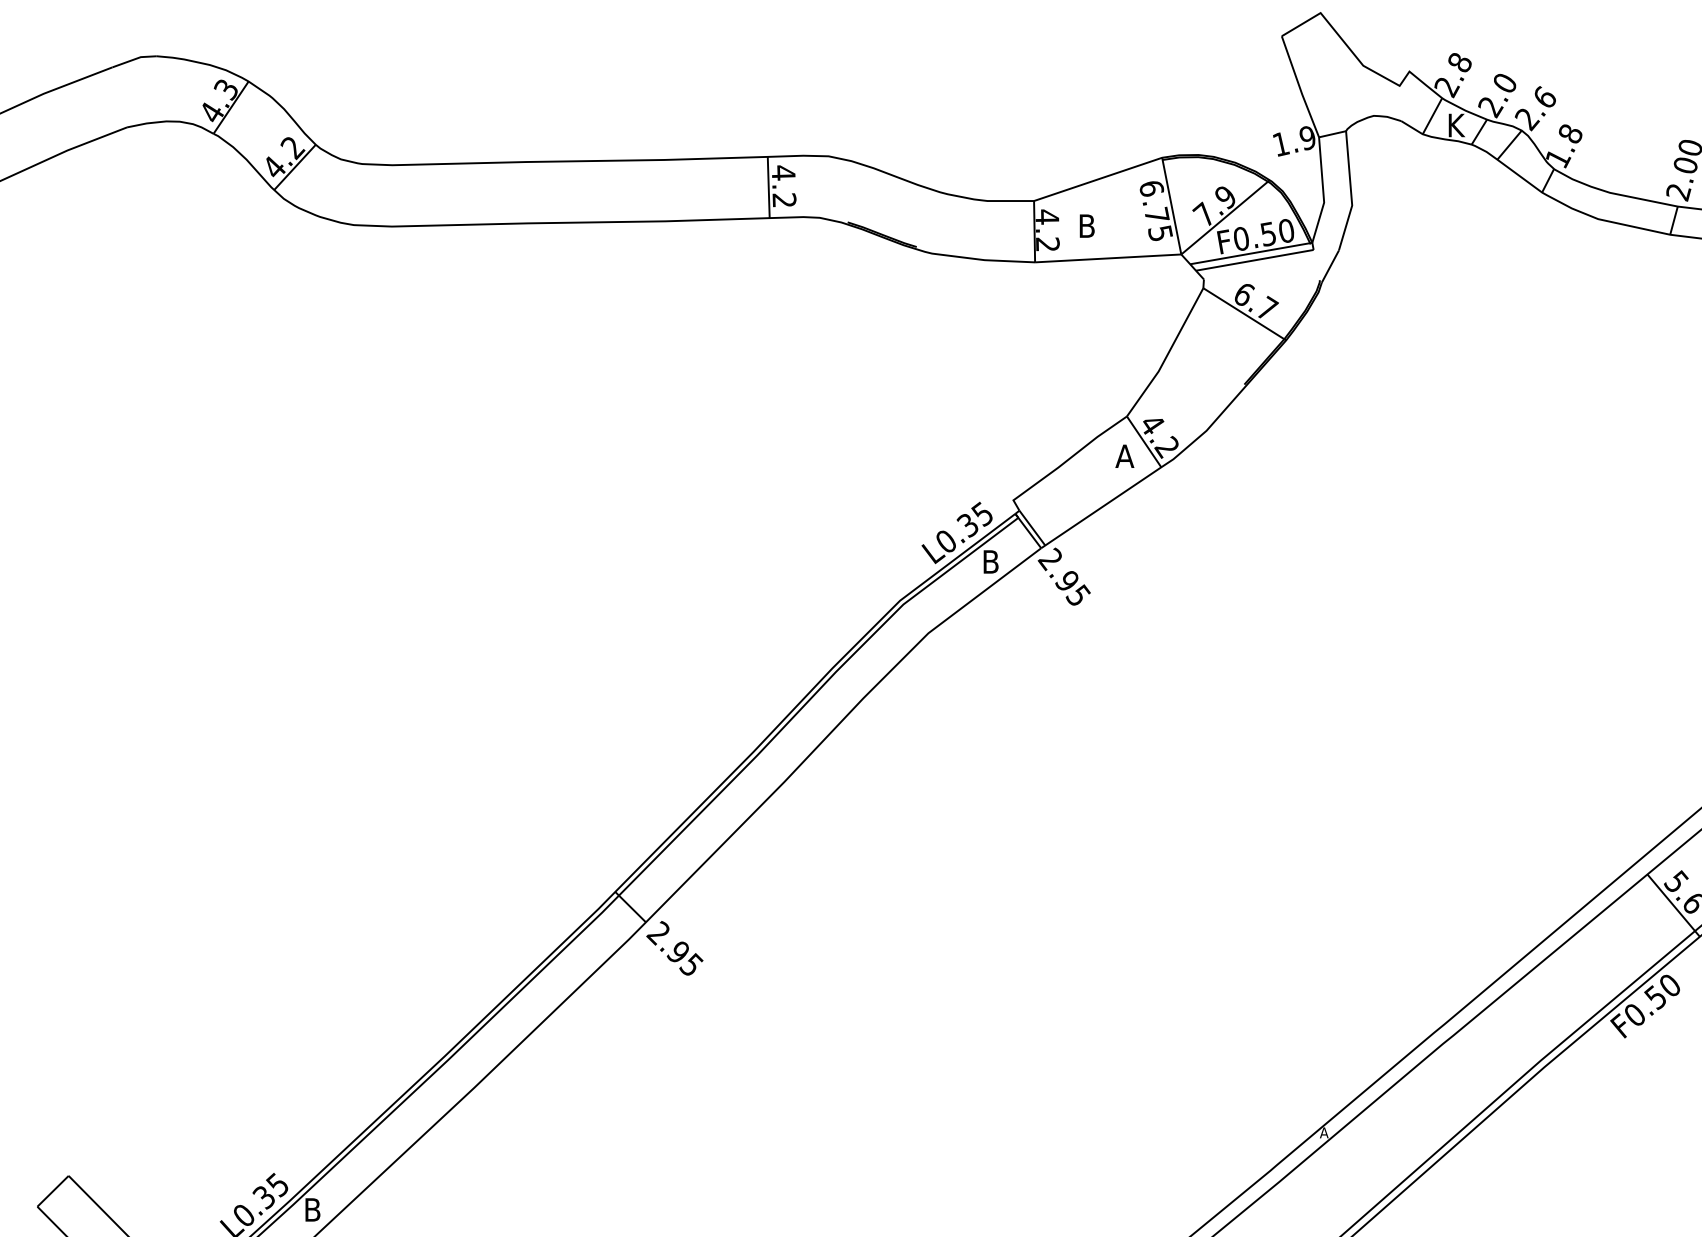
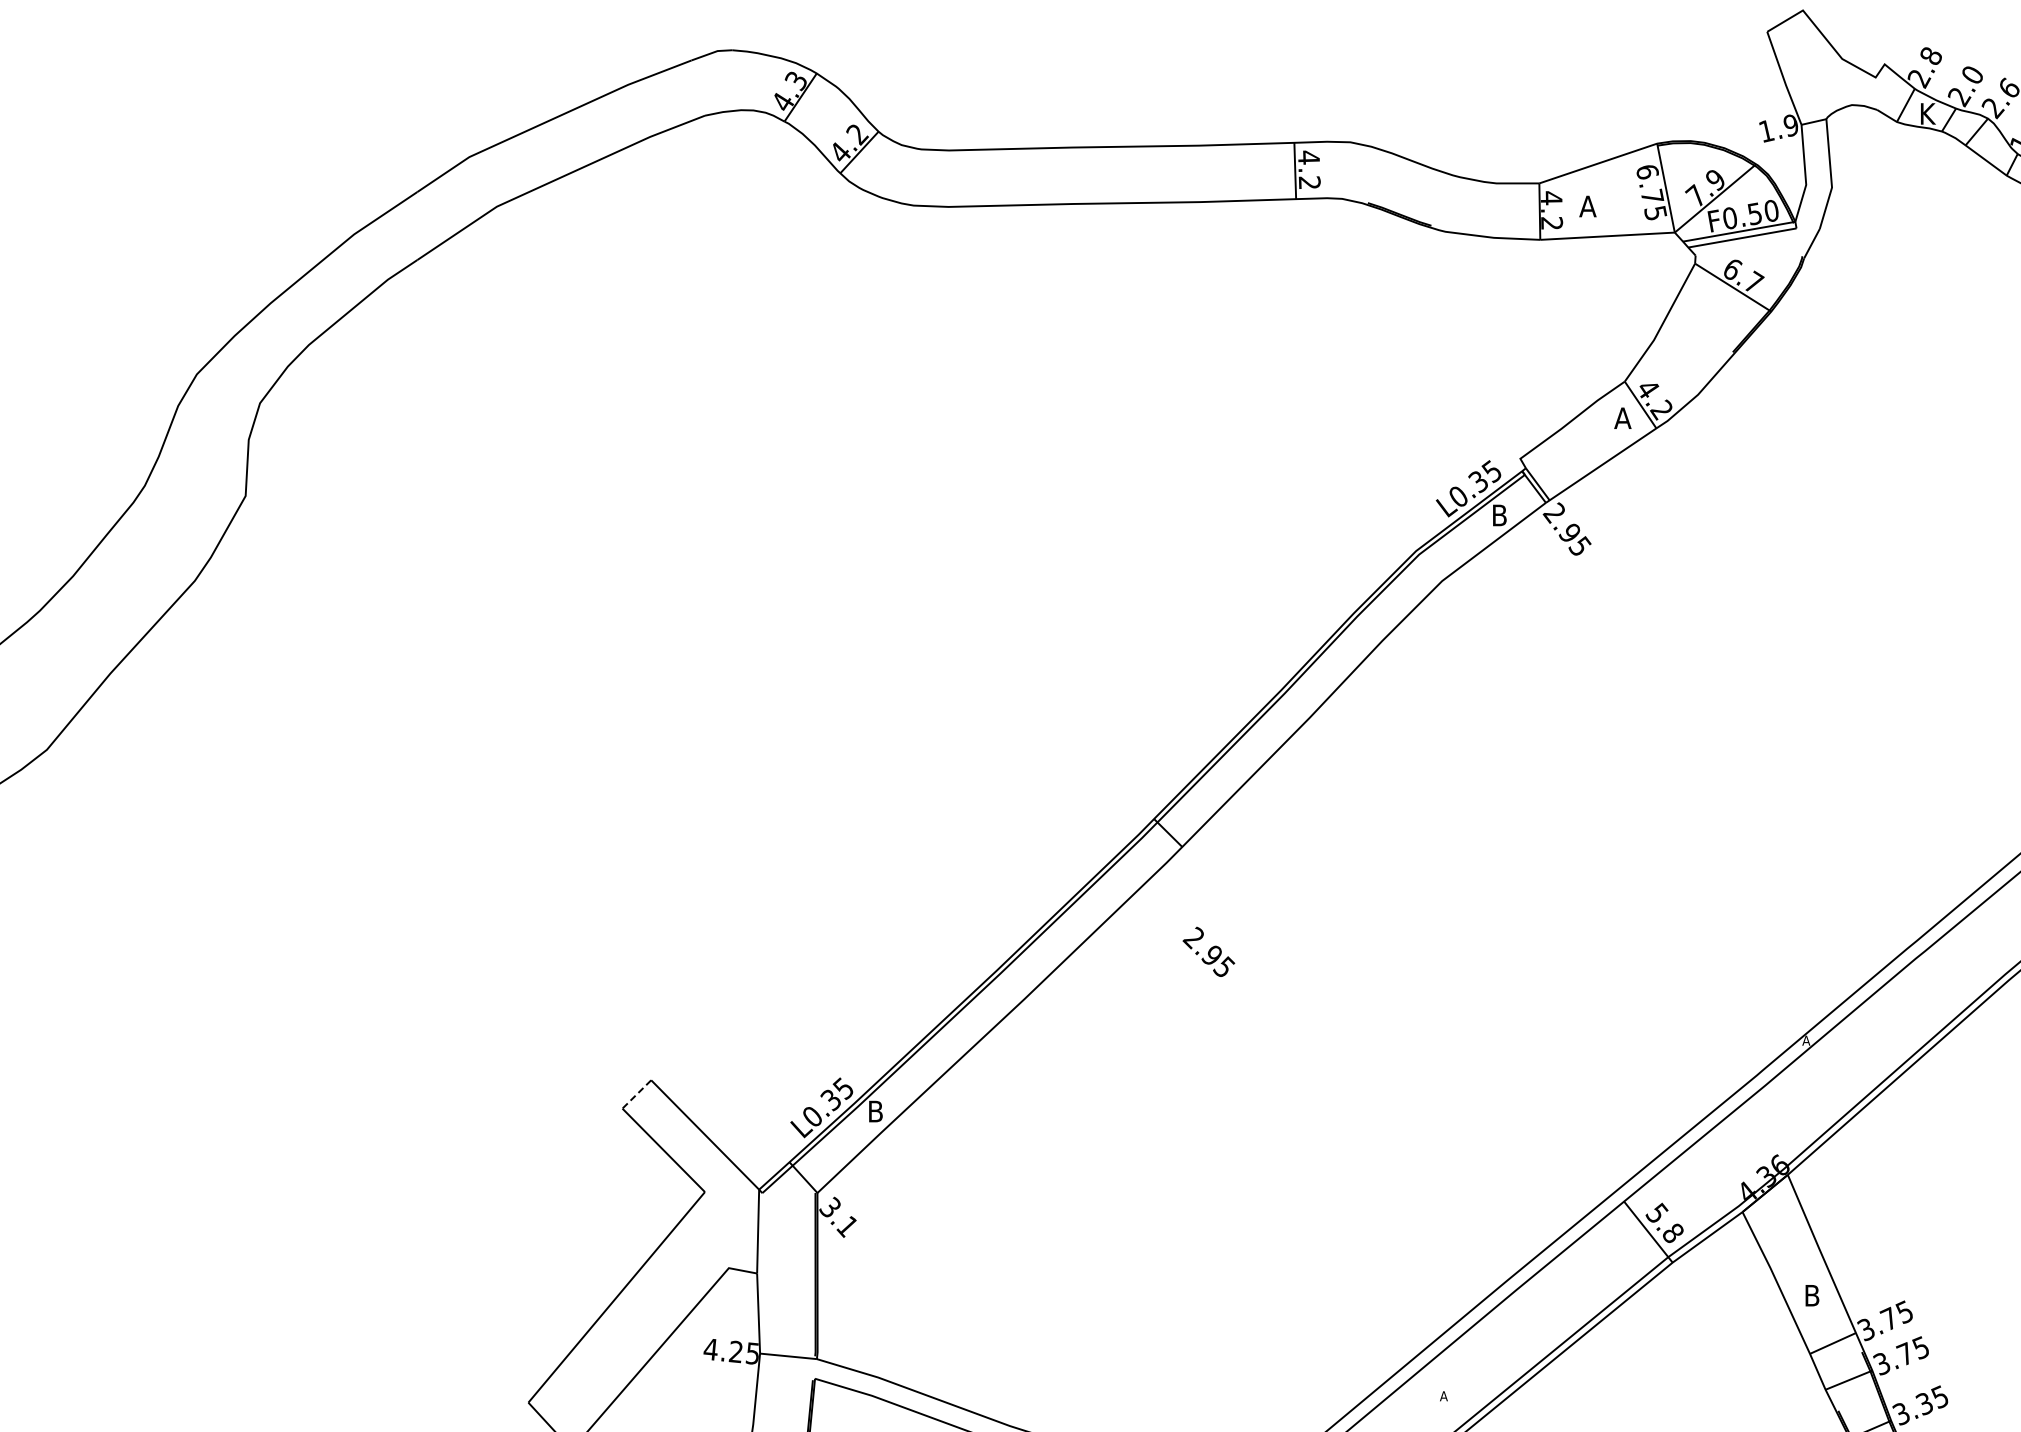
text: (1086, 226) -> (1587, 206), B -> A
text: (674, 947) -> (1208, 951), moved
line: (52, 1191) -> (636, 1094), solid -> dashed

